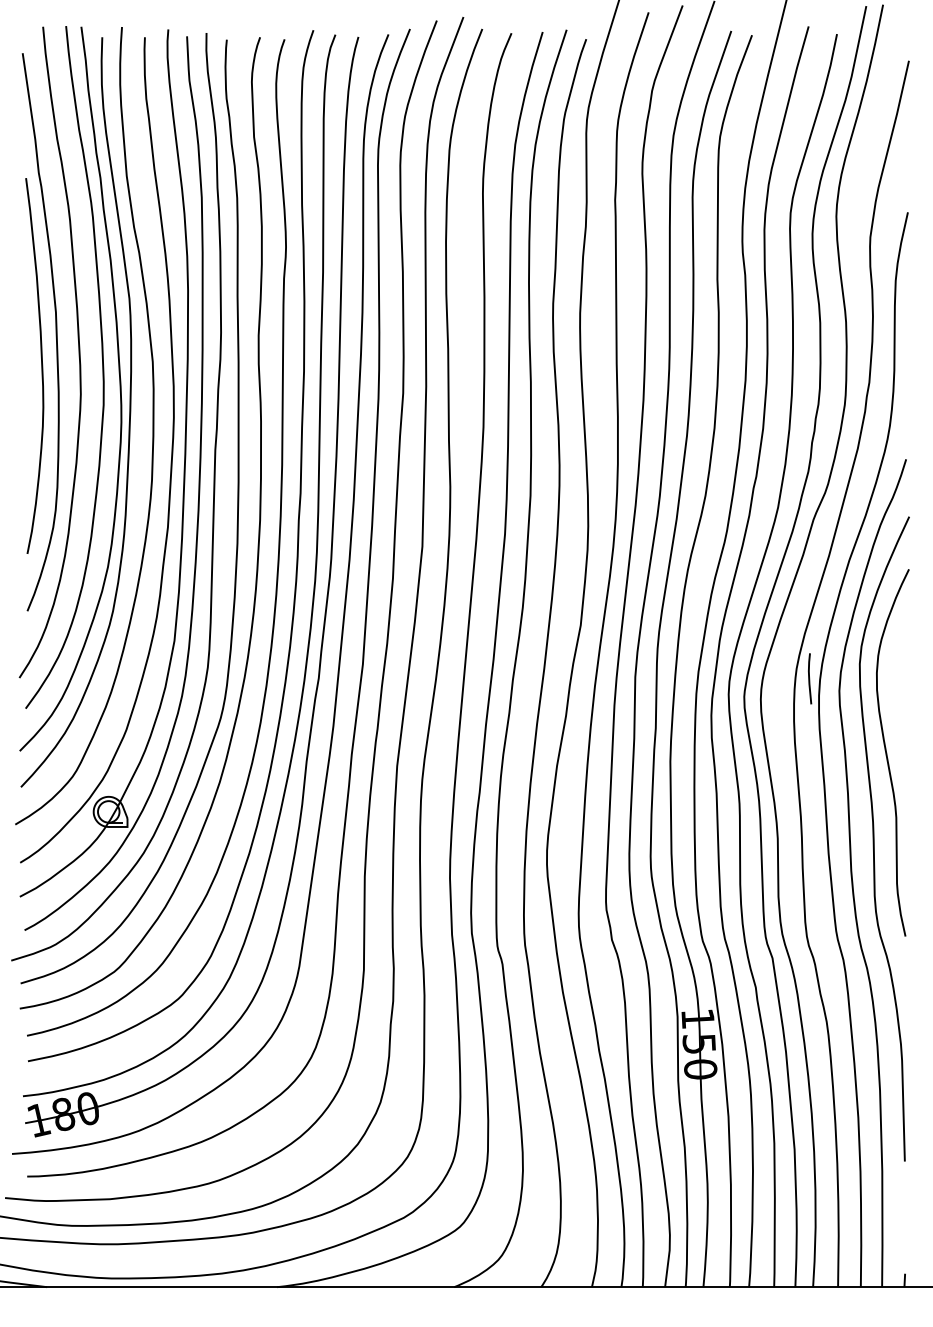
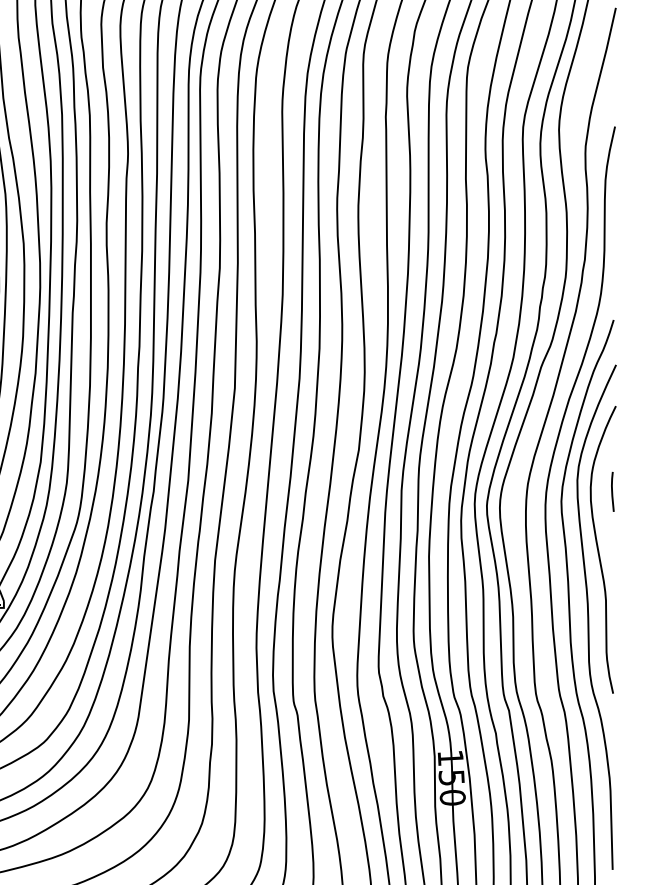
line: (810, 678) -> (613, 491), moved

